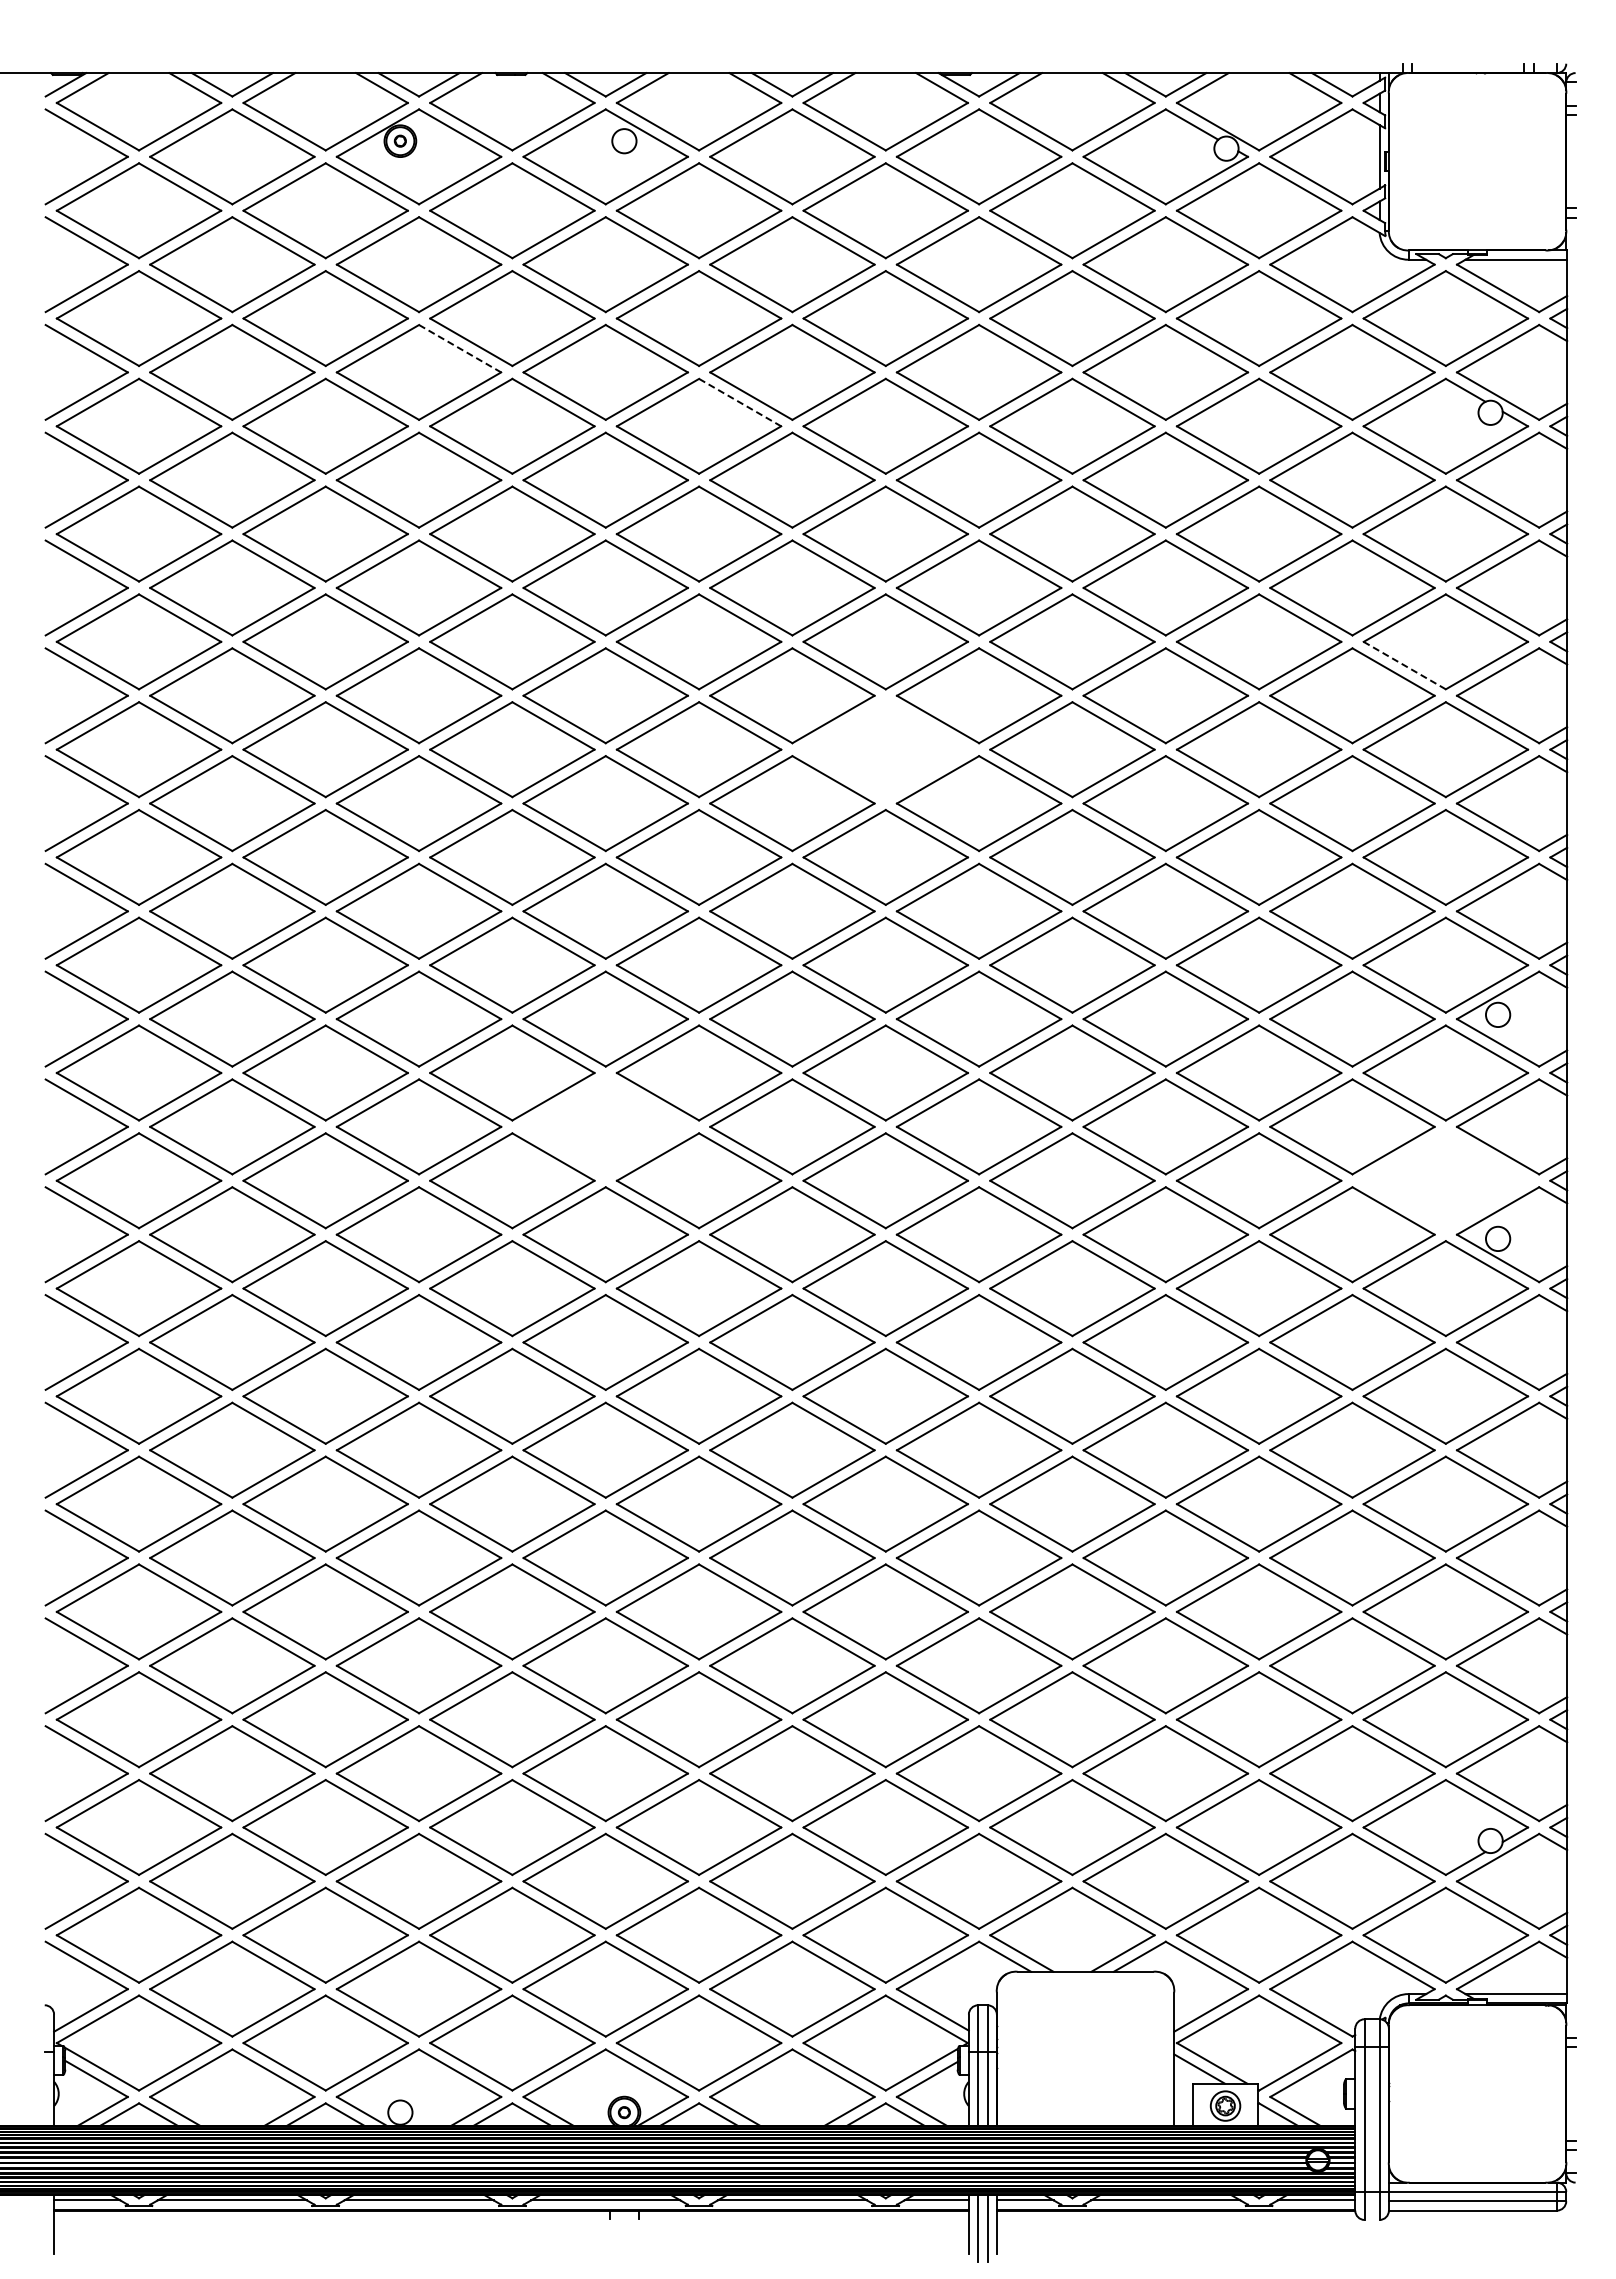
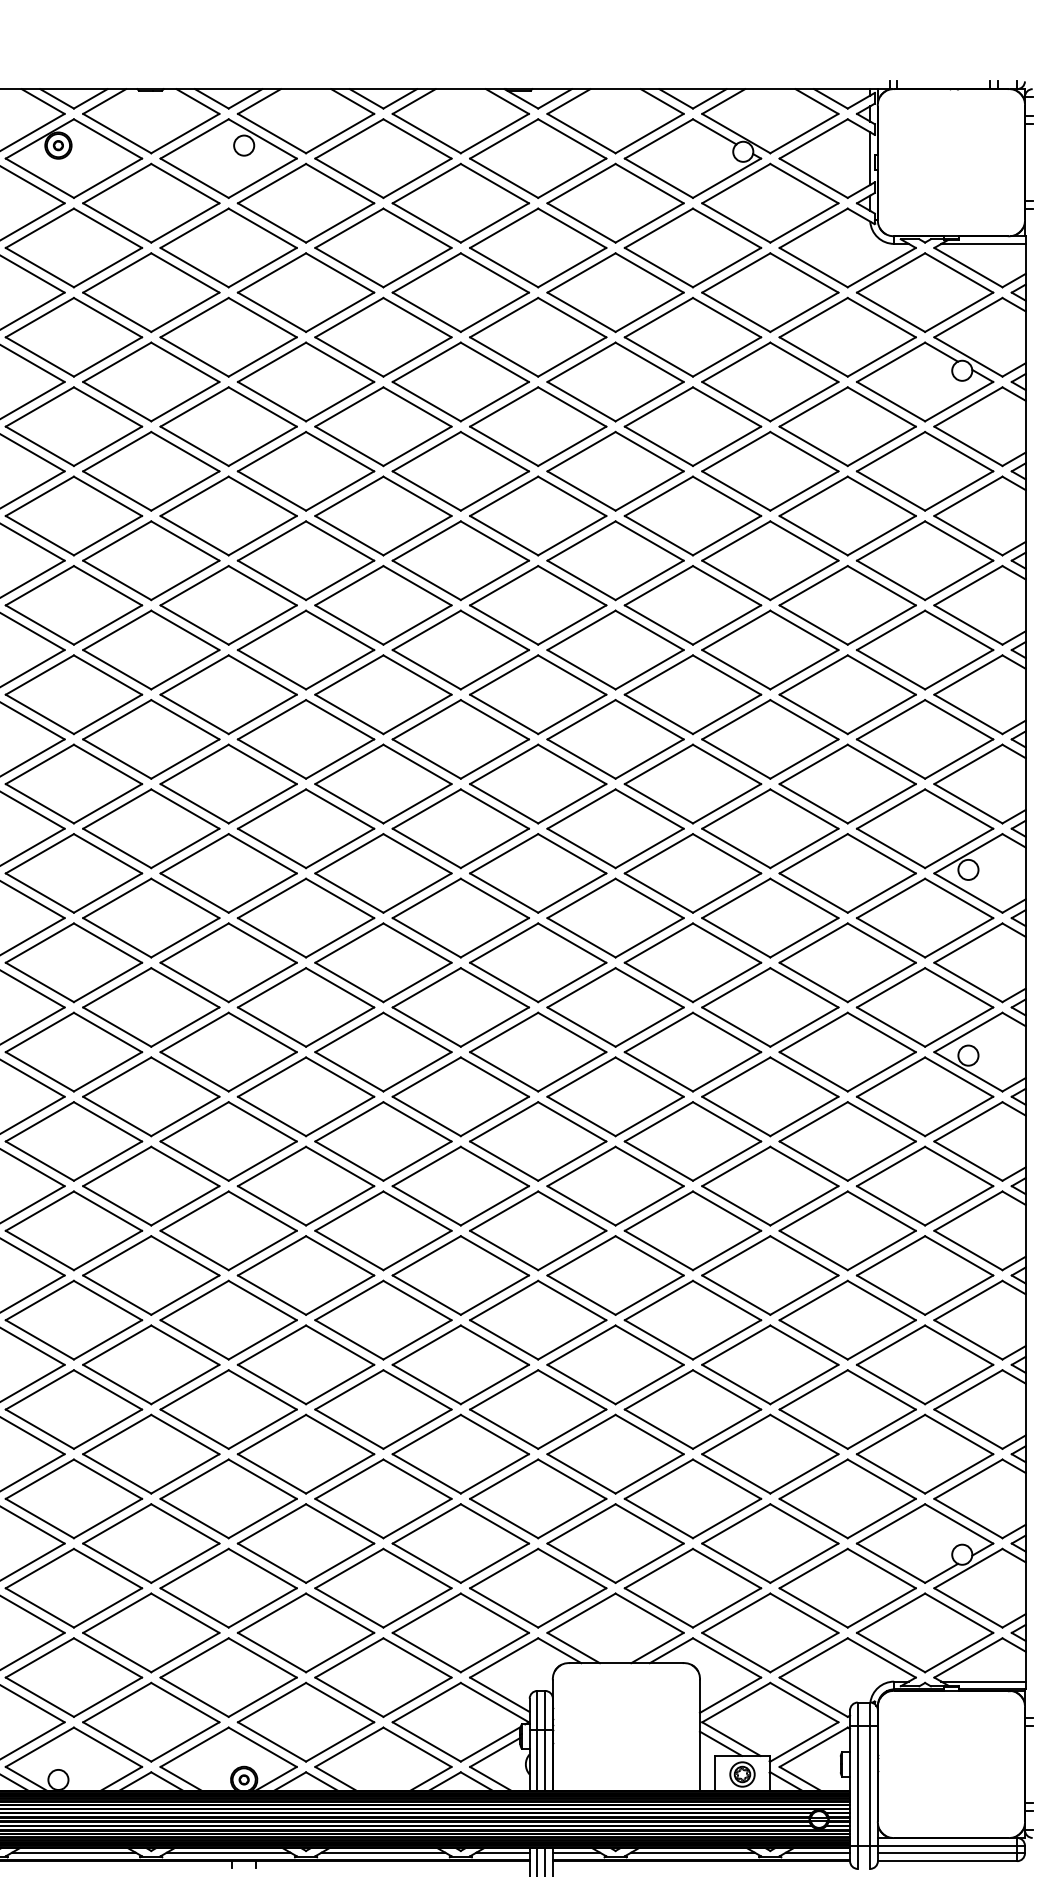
line: (460, 348) -> (108, 317), dashed -> solid
line: (740, 402) -> (340, 362), dashed -> solid
line: (1404, 665) -> (890, 580), dashed -> solid
part: (885, 749) -> (460, 649), added
part: (605, 1126) -> (228, 962), added
part: (1445, 1180) -> (924, 1007), added

